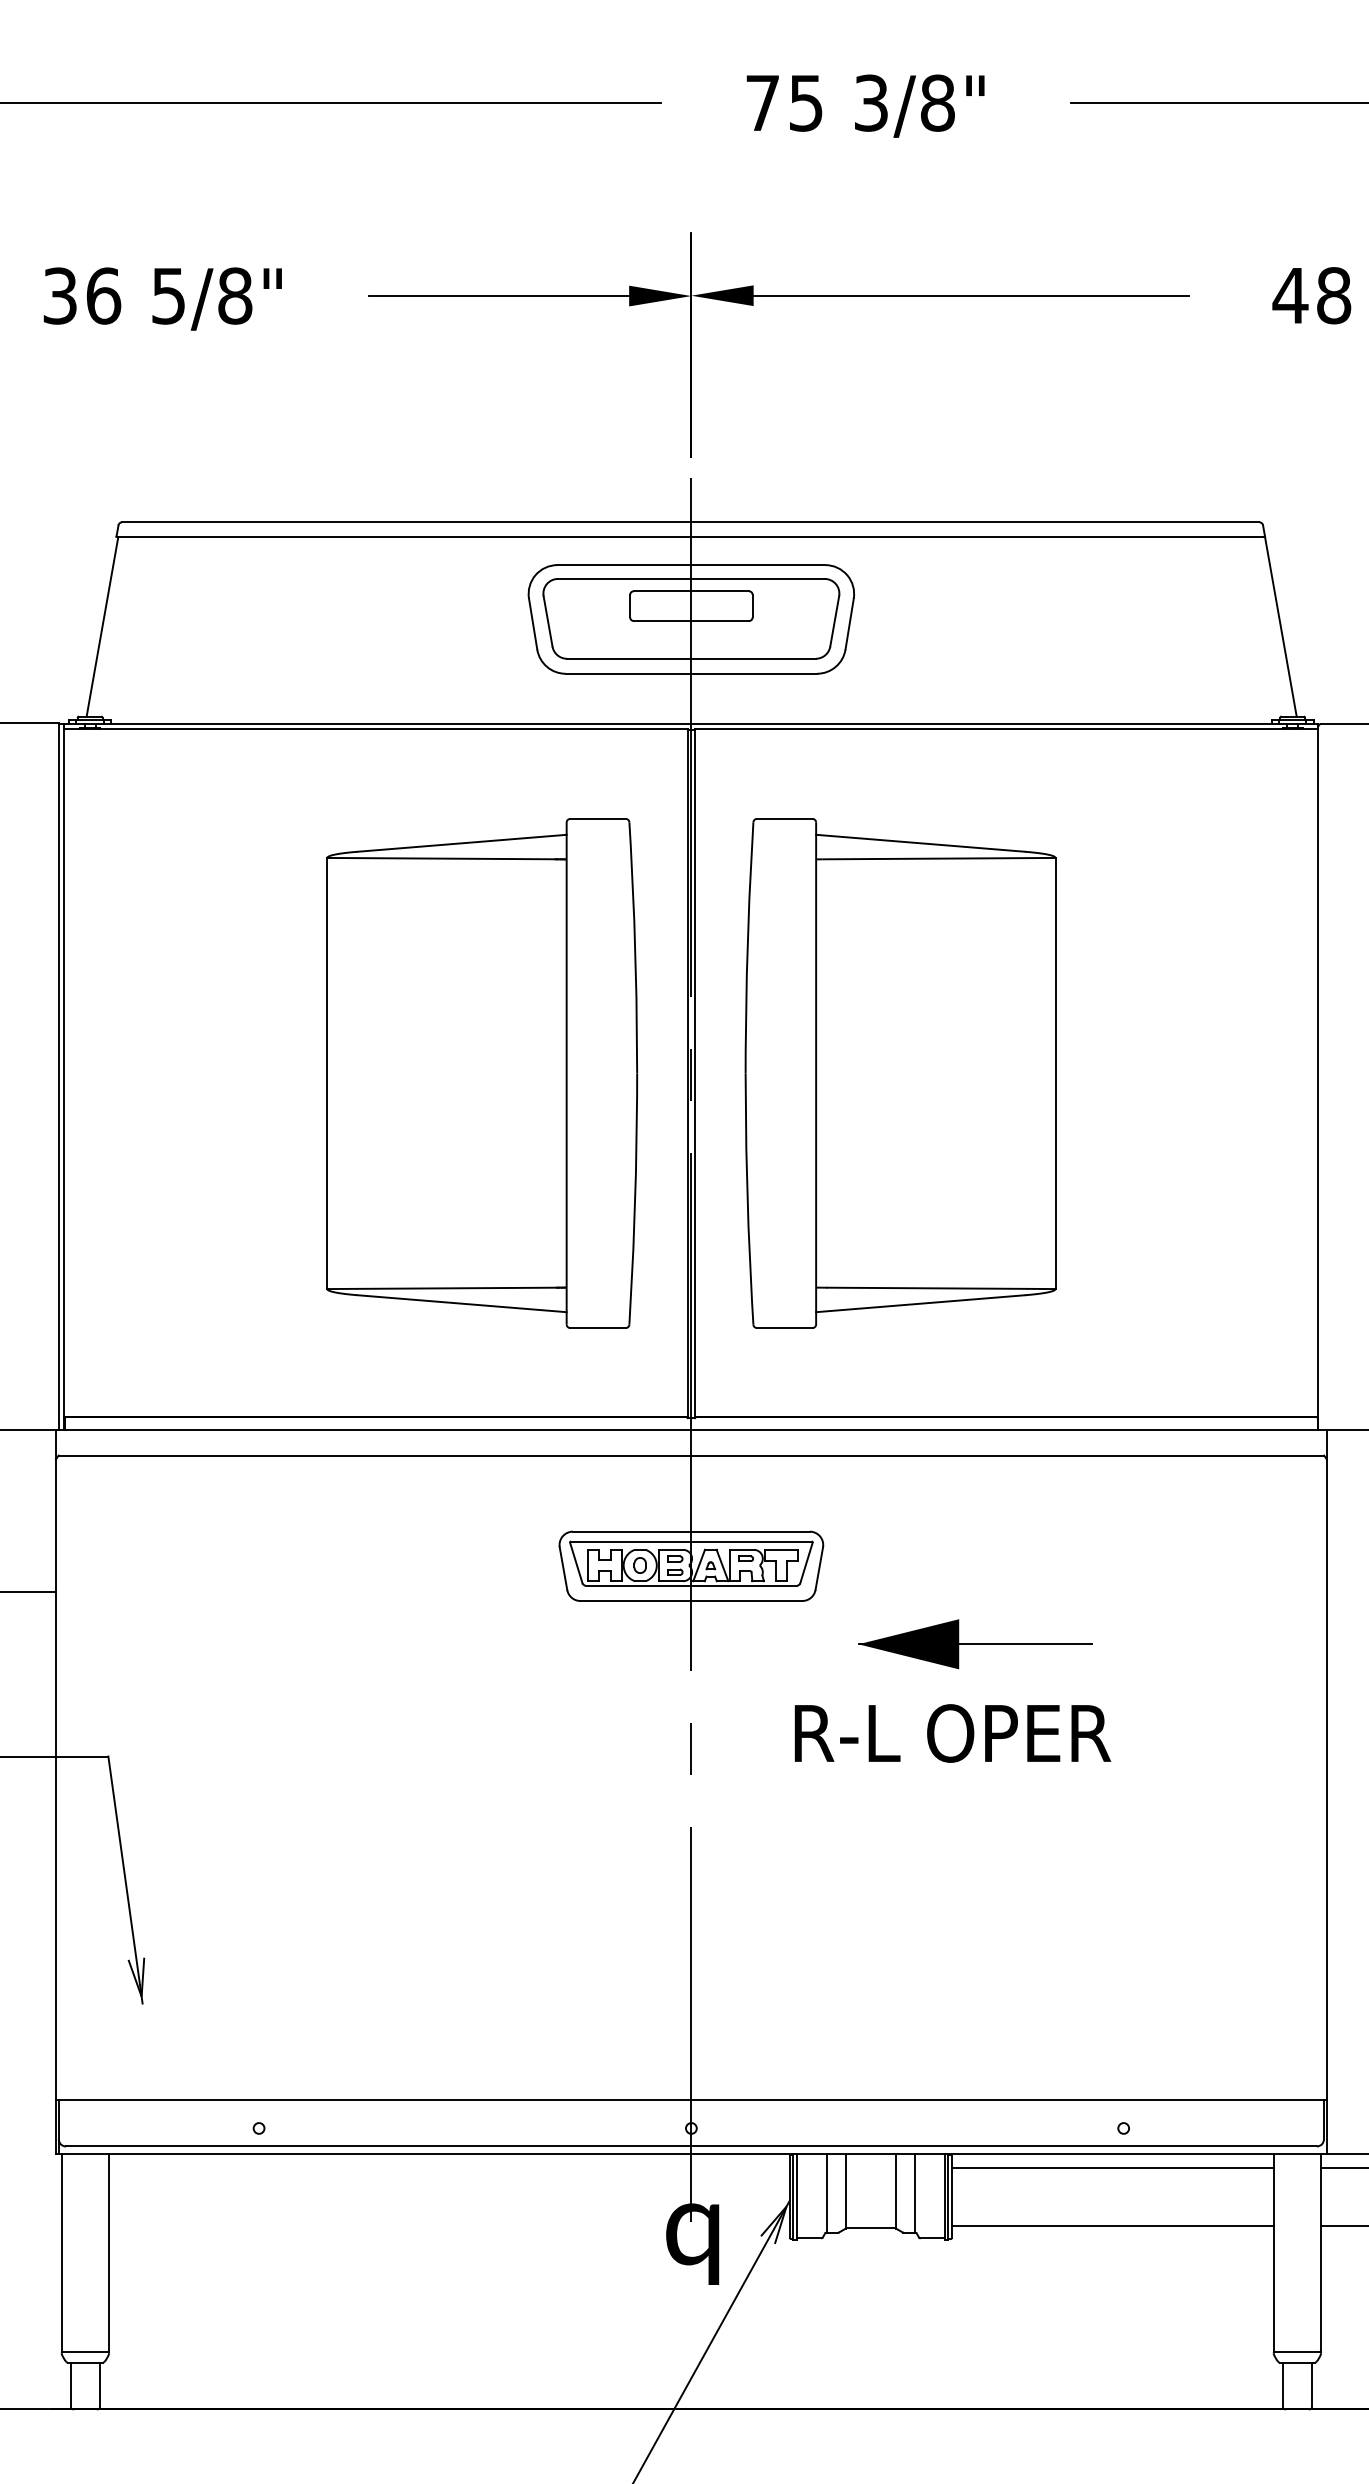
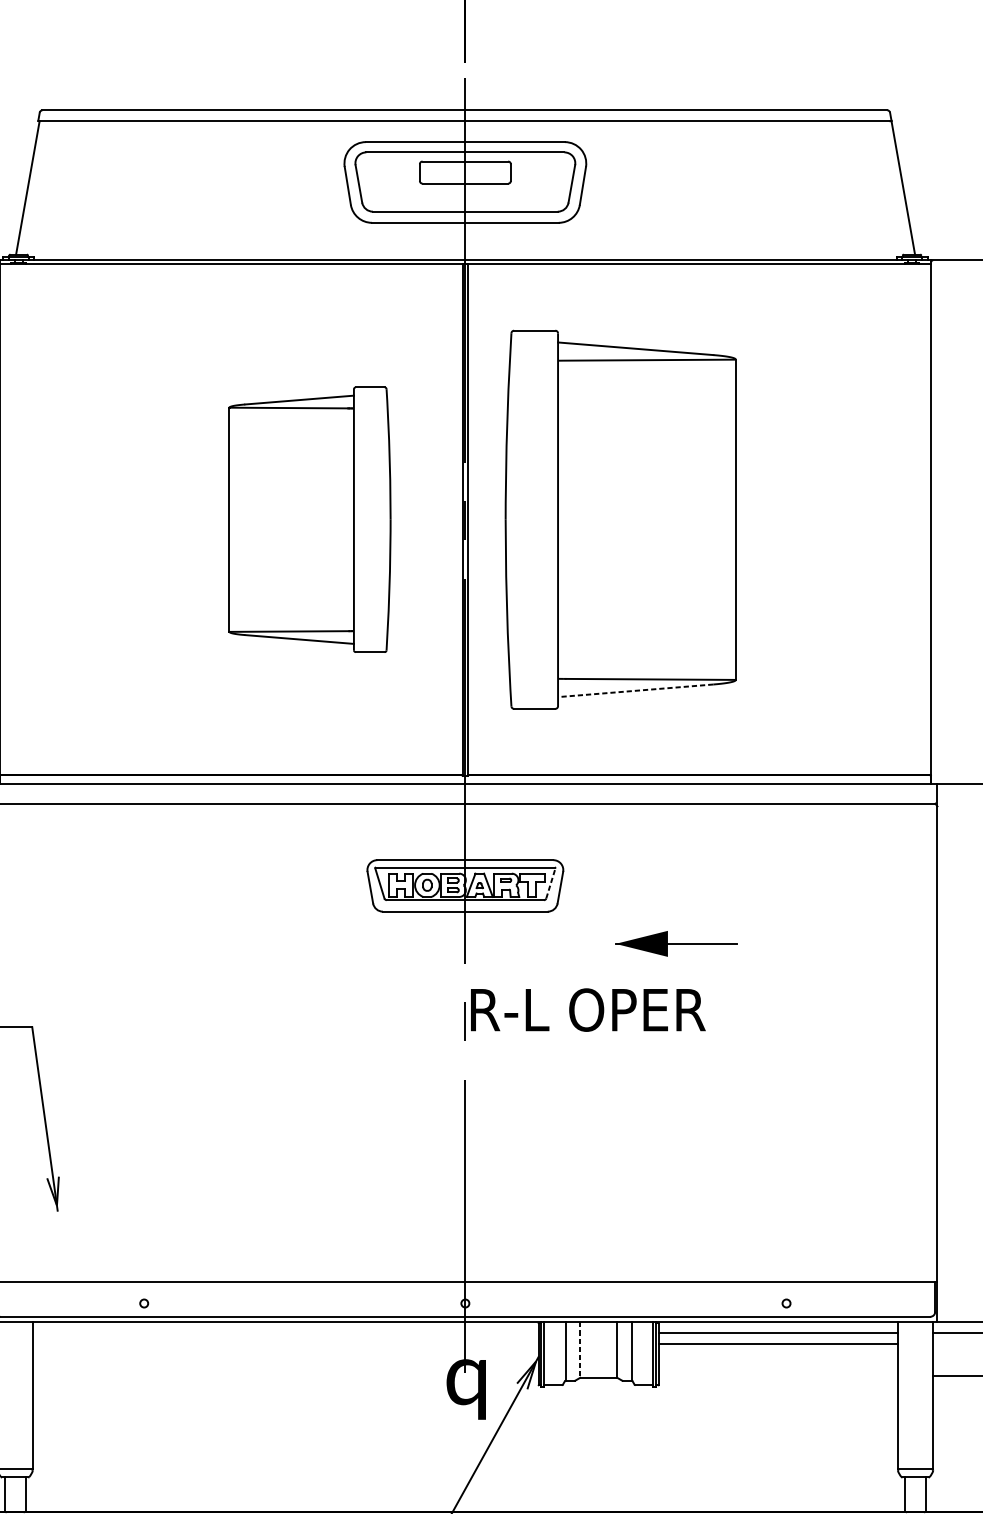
part: (482, 1073) -> (310, 519), size x0.7
line: (920, 1303) -> (635, 690), solid -> dashed
line: (806, 1562) -> (550, 883), solid -> dashed
part: (975, 1644) -> (676, 943), size x0.7
text: (952, 1733) -> (588, 1010), moved
line: (845, 2191) -> (579, 1350), solid -> dashed
line: (1112, 2225) -> (778, 1343), moved

